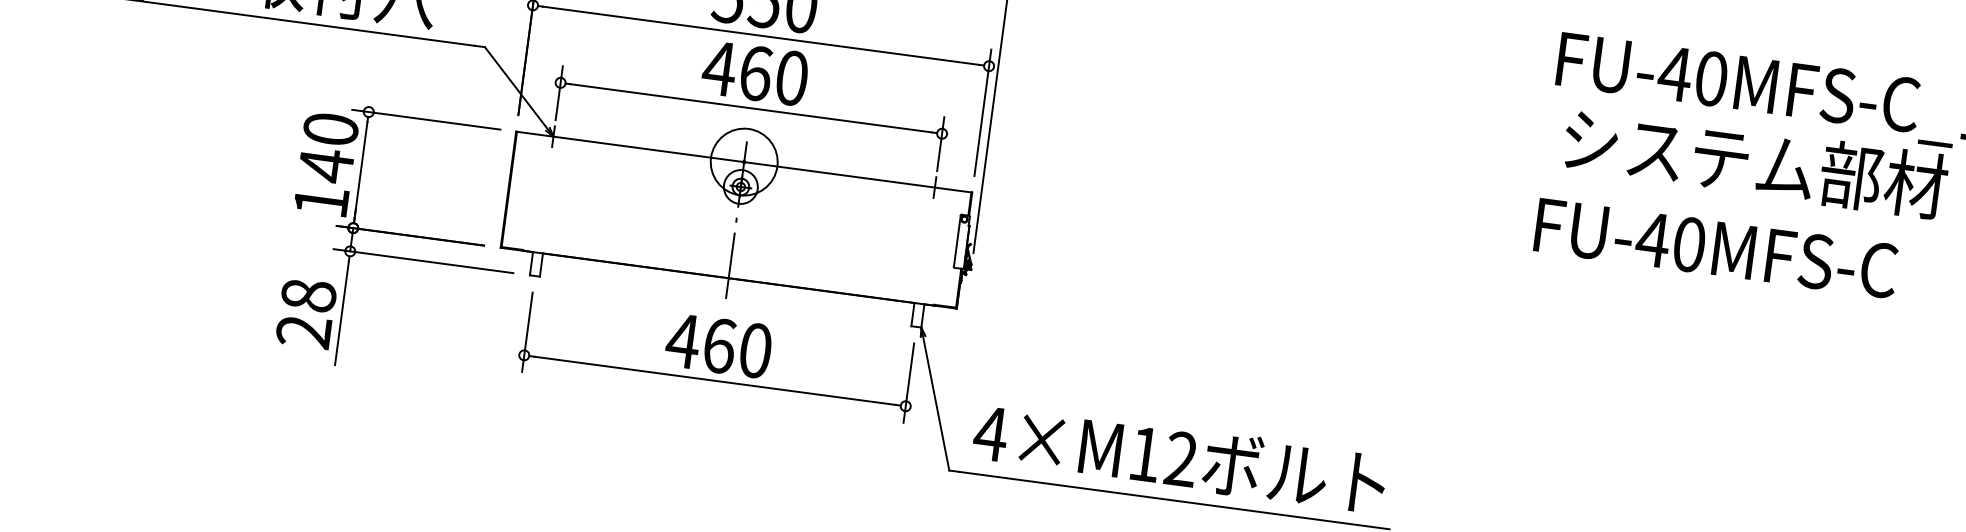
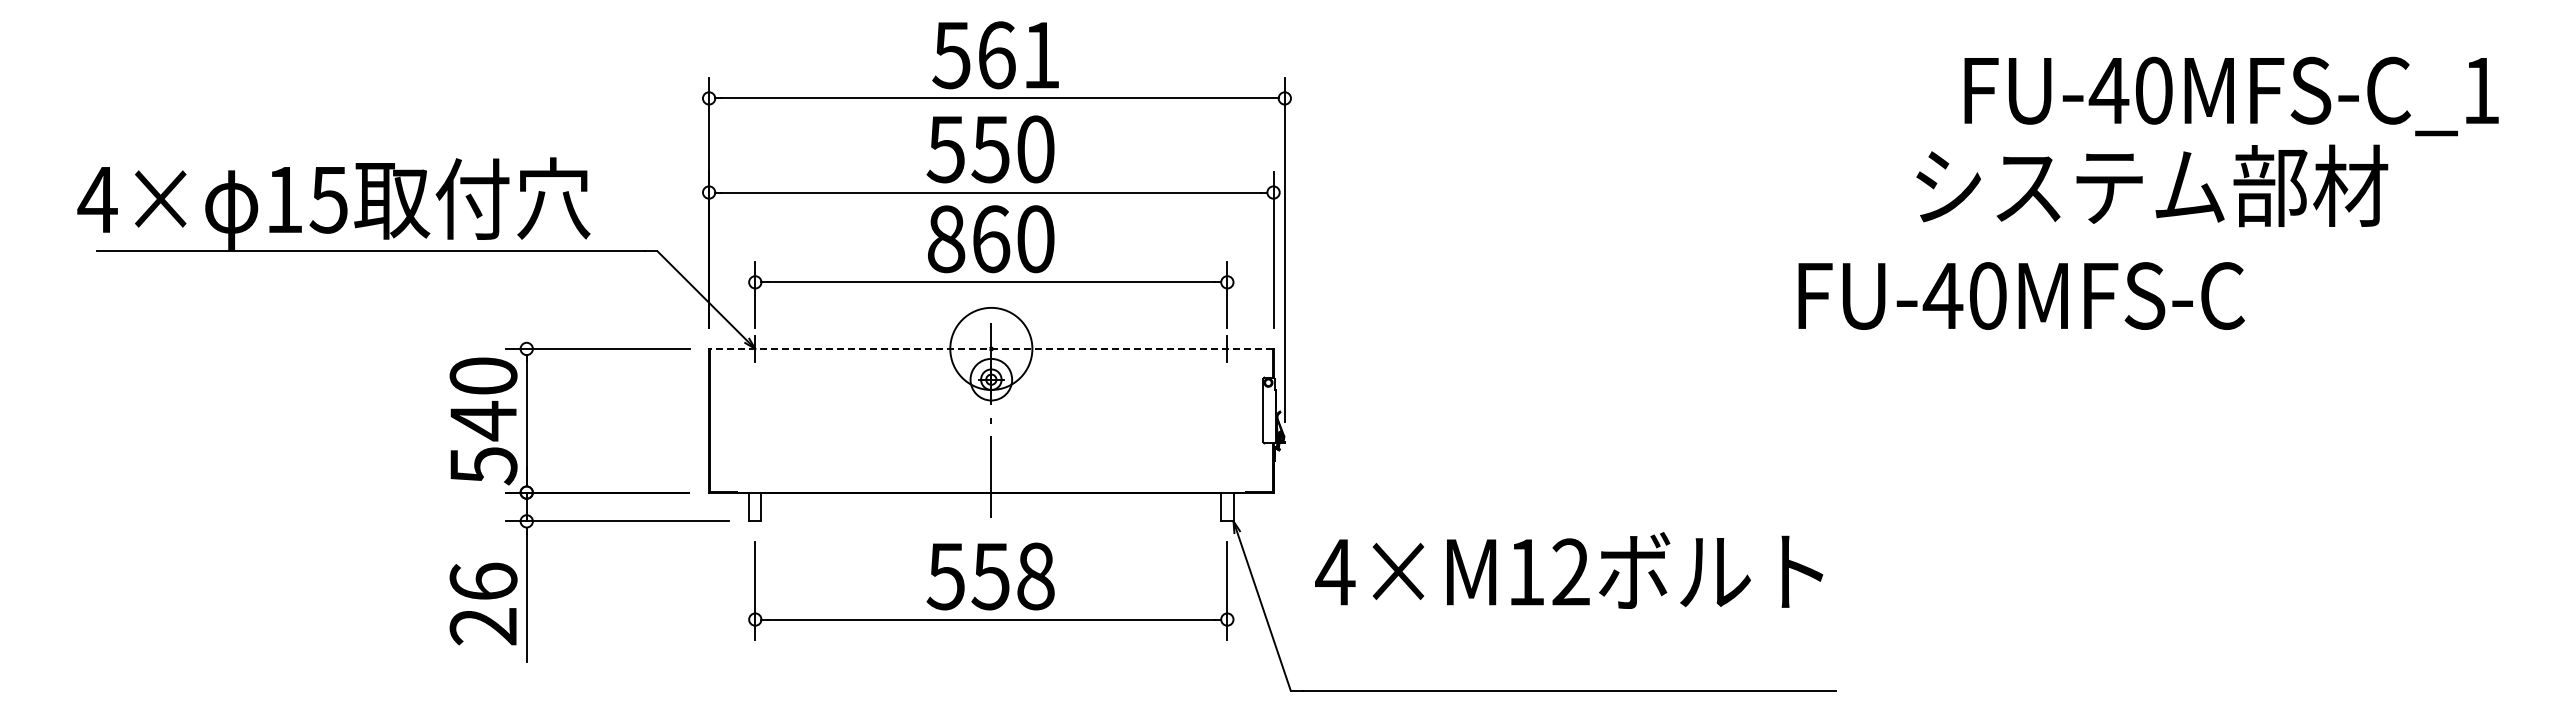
text: (718, 68) -> (945, 239), 460 -> 860
line: (743, 161) -> (990, 348), solid -> dashed
text: (1755, 162) -> (2152, 185), moved
text: (321, 202) -> (483, 466), 140 -> 540
text: (1716, 247) -> (2021, 295), moved
text: (308, 295) -> (483, 581), 28 -> 26
text: (718, 345) -> (989, 576), 460 -> 558
text: (1180, 457) -> (1569, 570), moved

